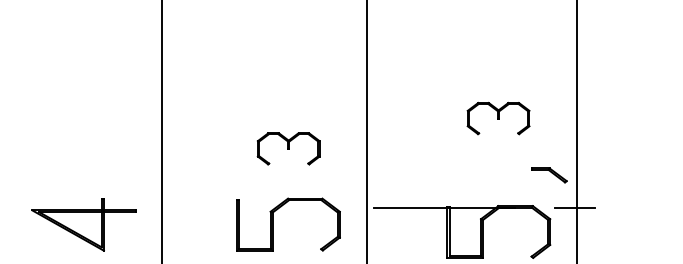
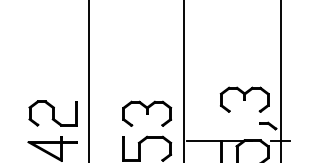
part: (498, 118) -> (244, 99), size x1.67
part: (84, 148) -> (52, 113), added
part: (289, 148) -> (147, 113), size x1.67

